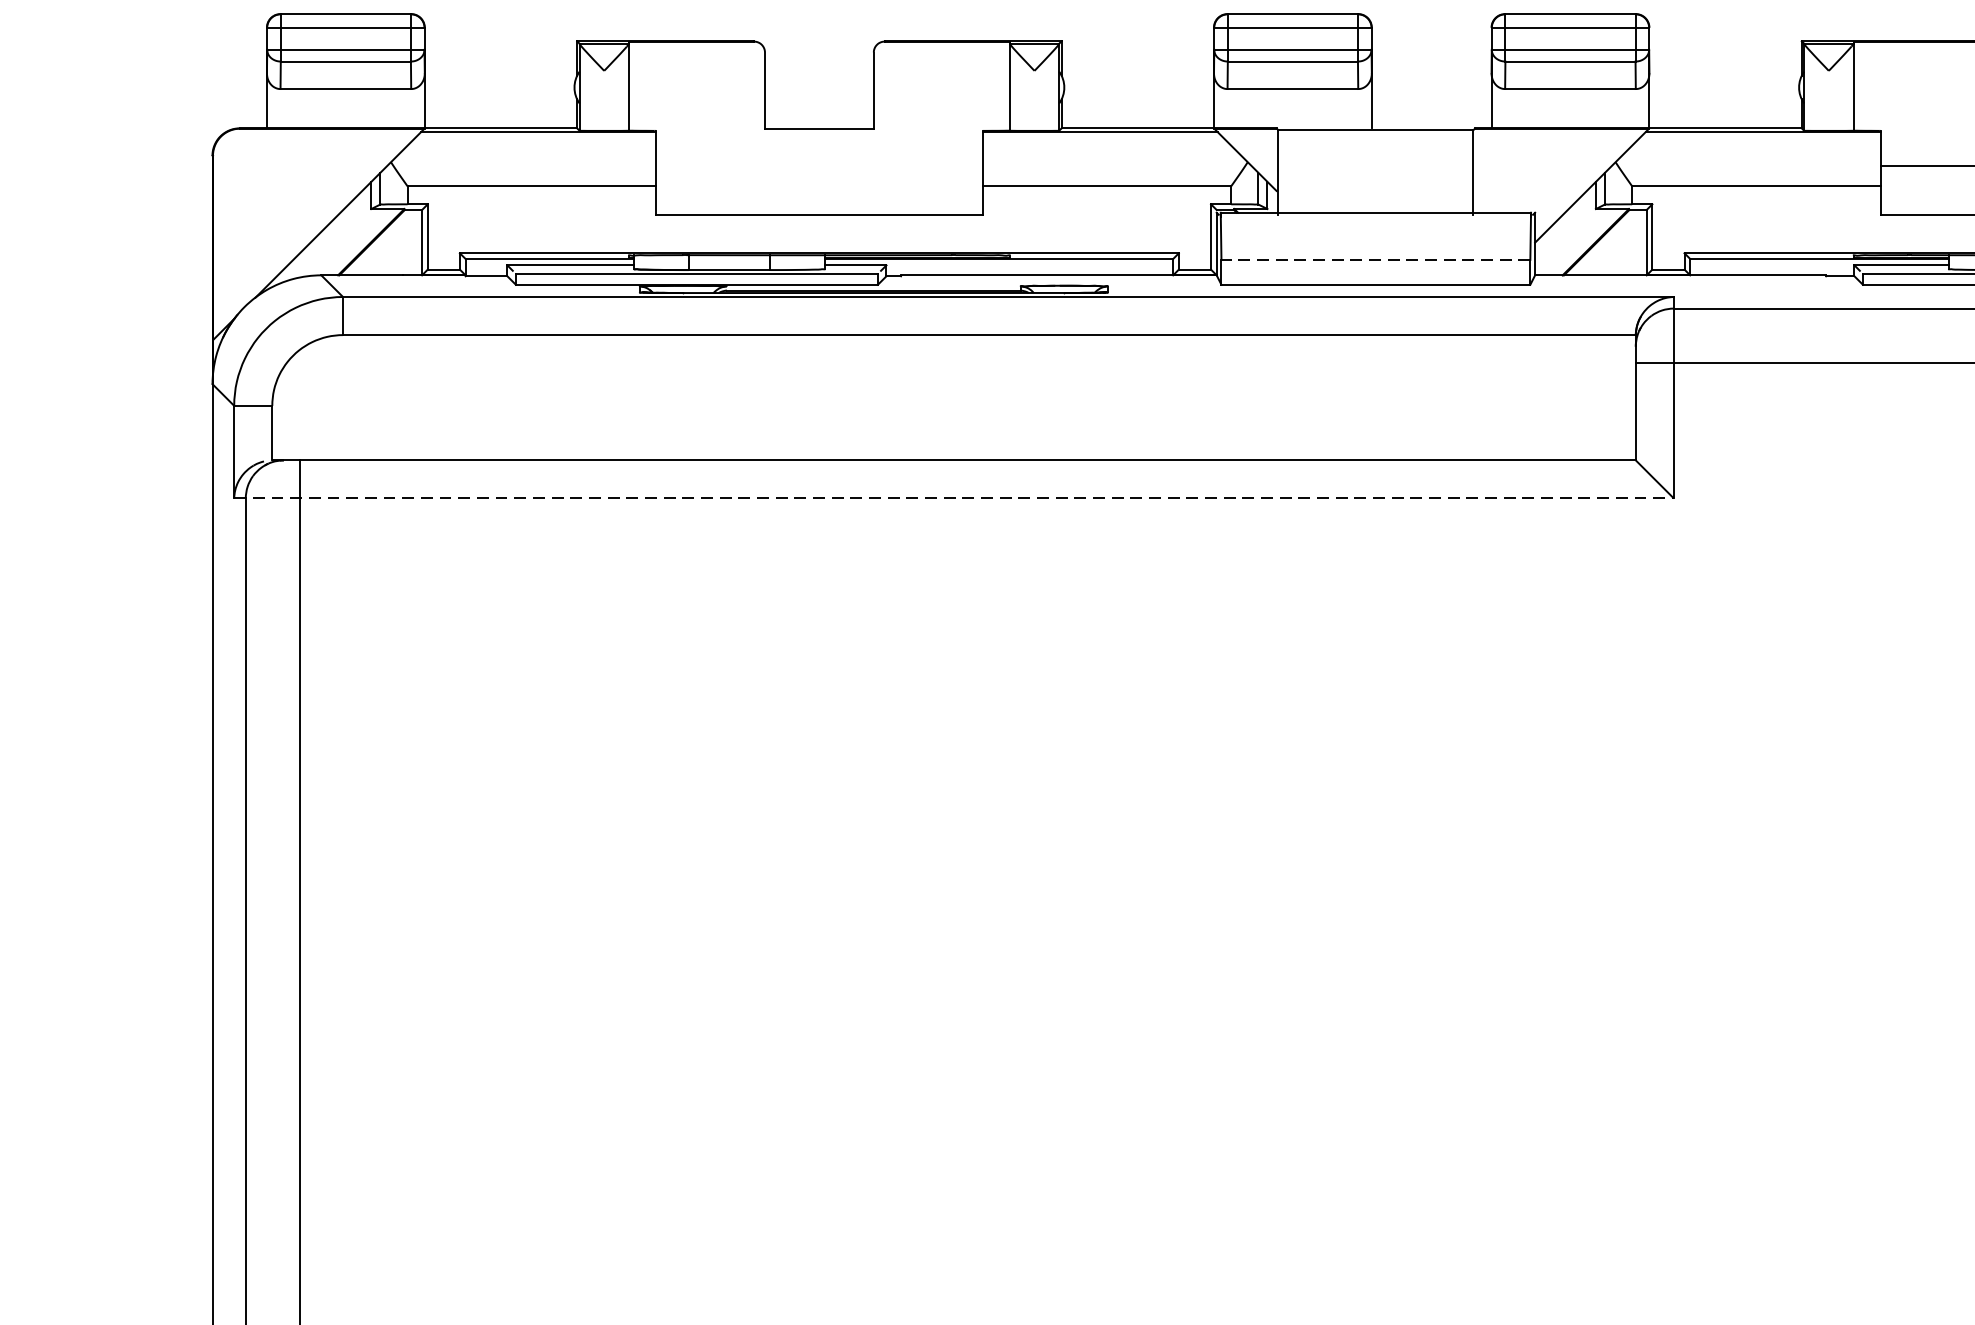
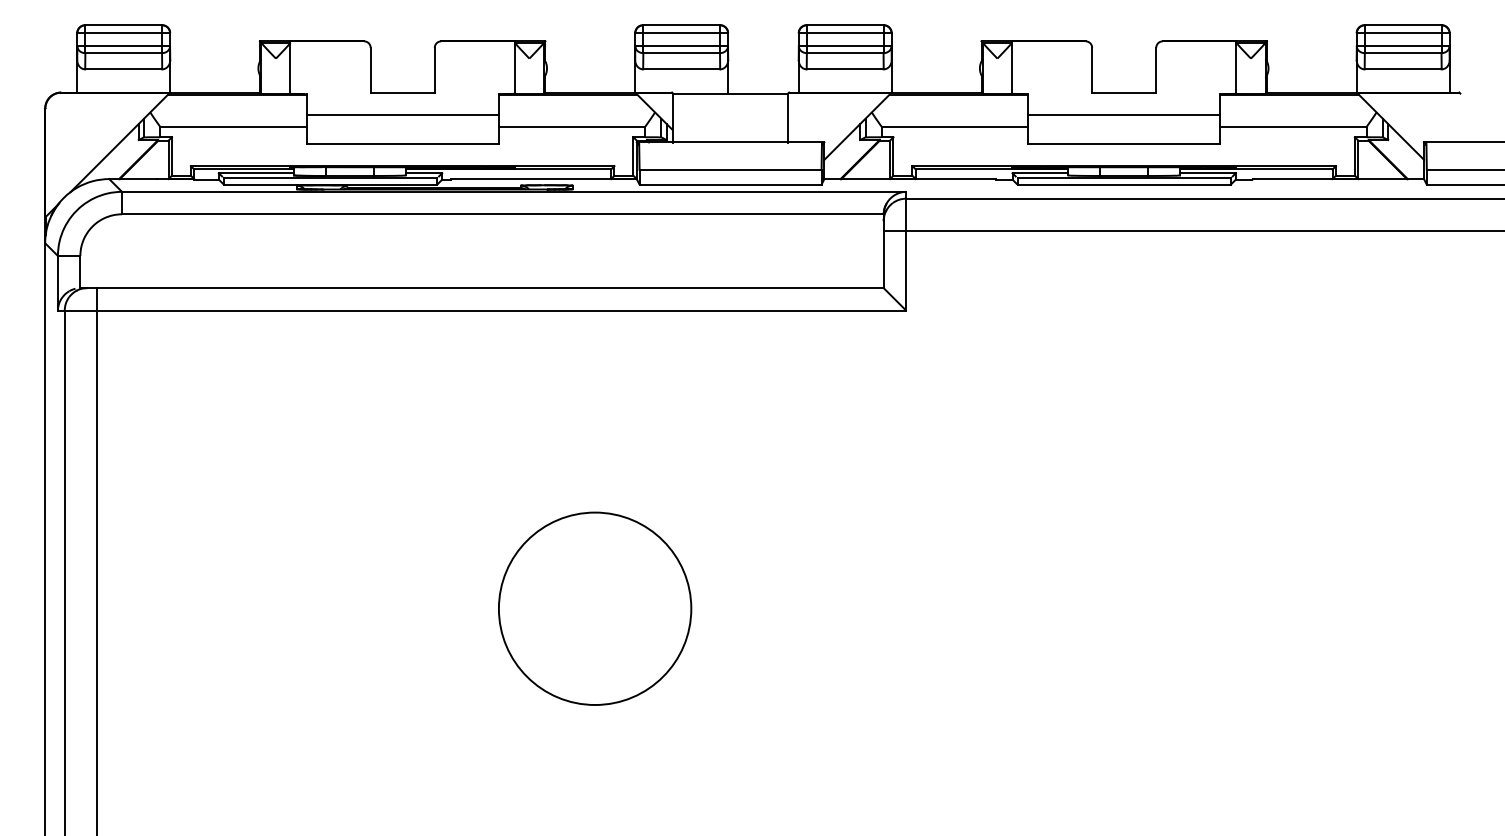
line: (819, 165) -> (402, 114), added
line: (1375, 259) -> (730, 169), dashed -> solid
line: (954, 498) -> (482, 310), dashed -> solid
circle: (1146, 1004) -> (595, 608), added

